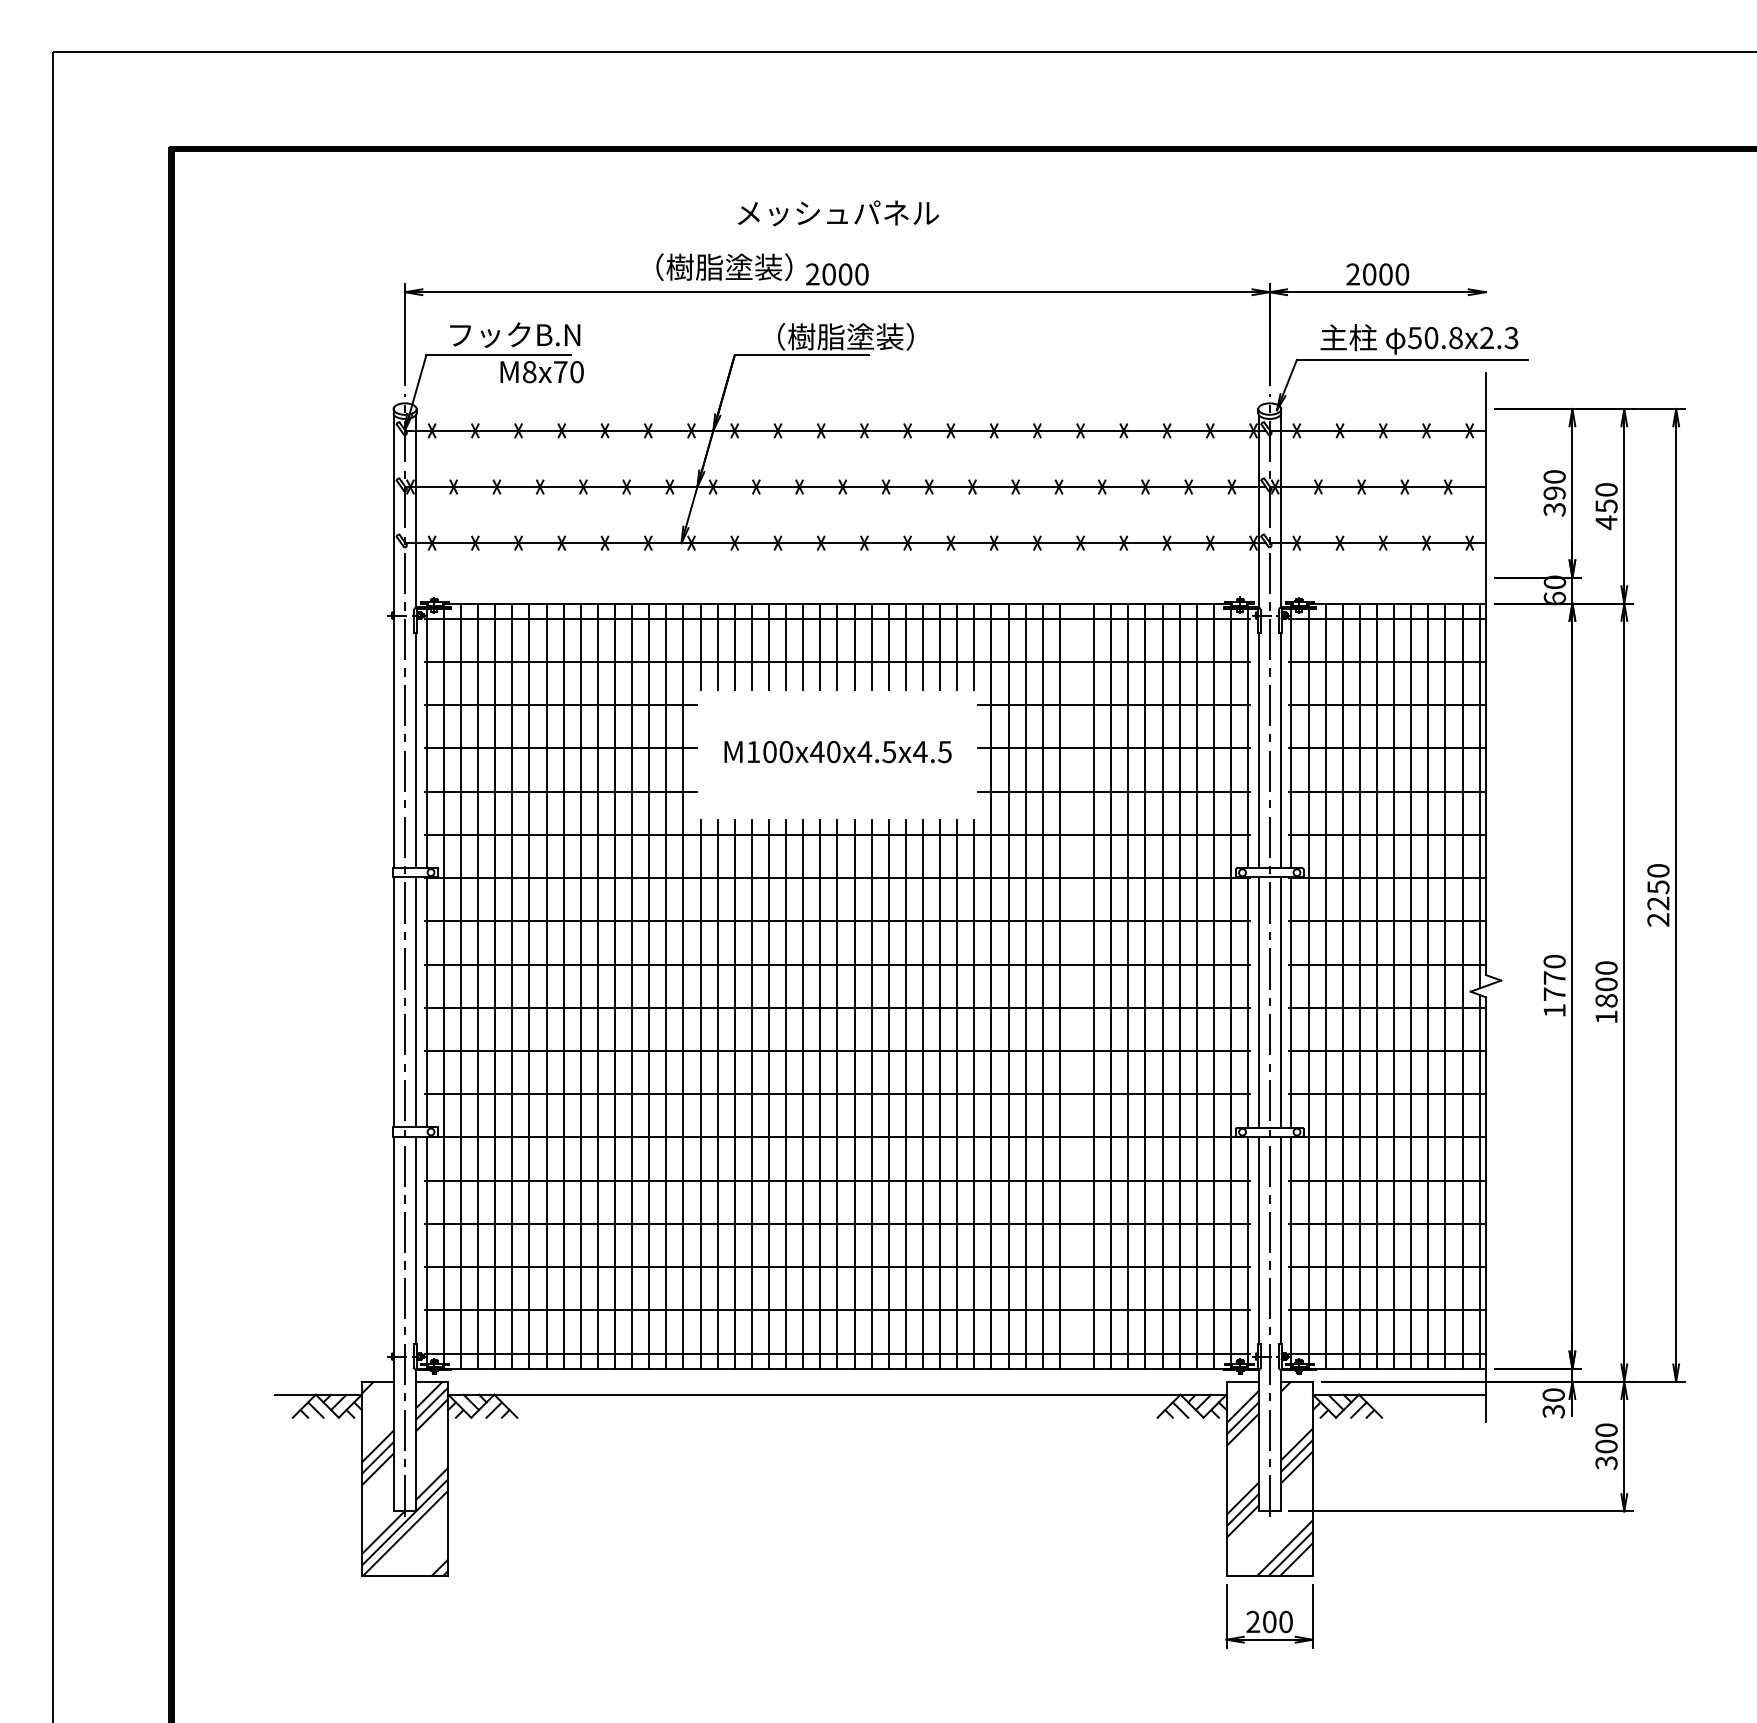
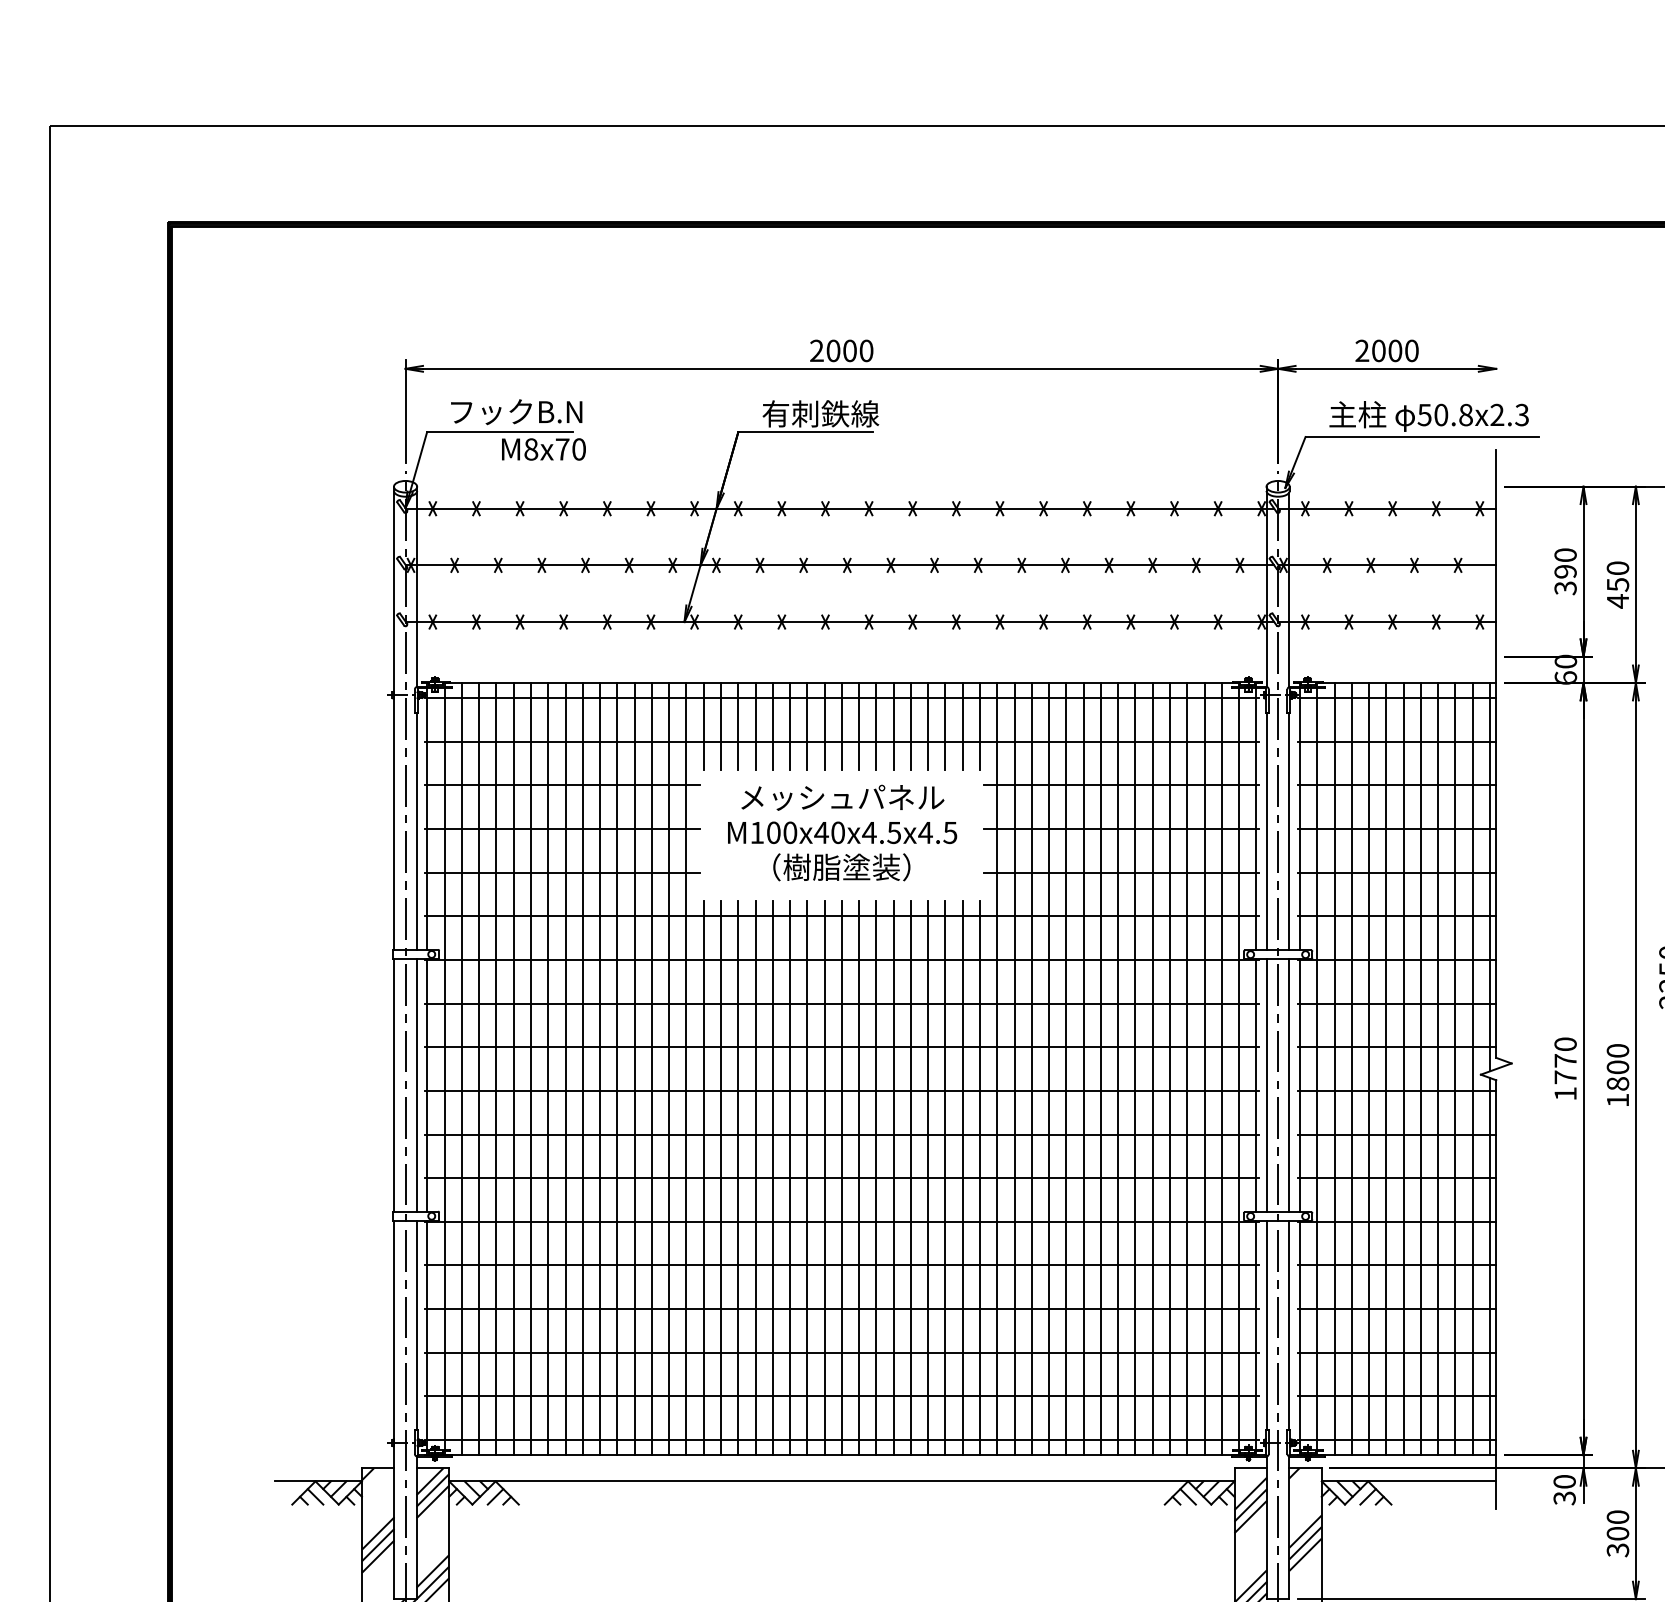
text: (837, 213) -> (841, 797), moved
text: (724, 266) -> (841, 866), moved
text: (836, 336) -> (840, 413), （樹脂塗装） -> 有刺鉄線
line: (1077, 985) -> (1084, 1068), added

